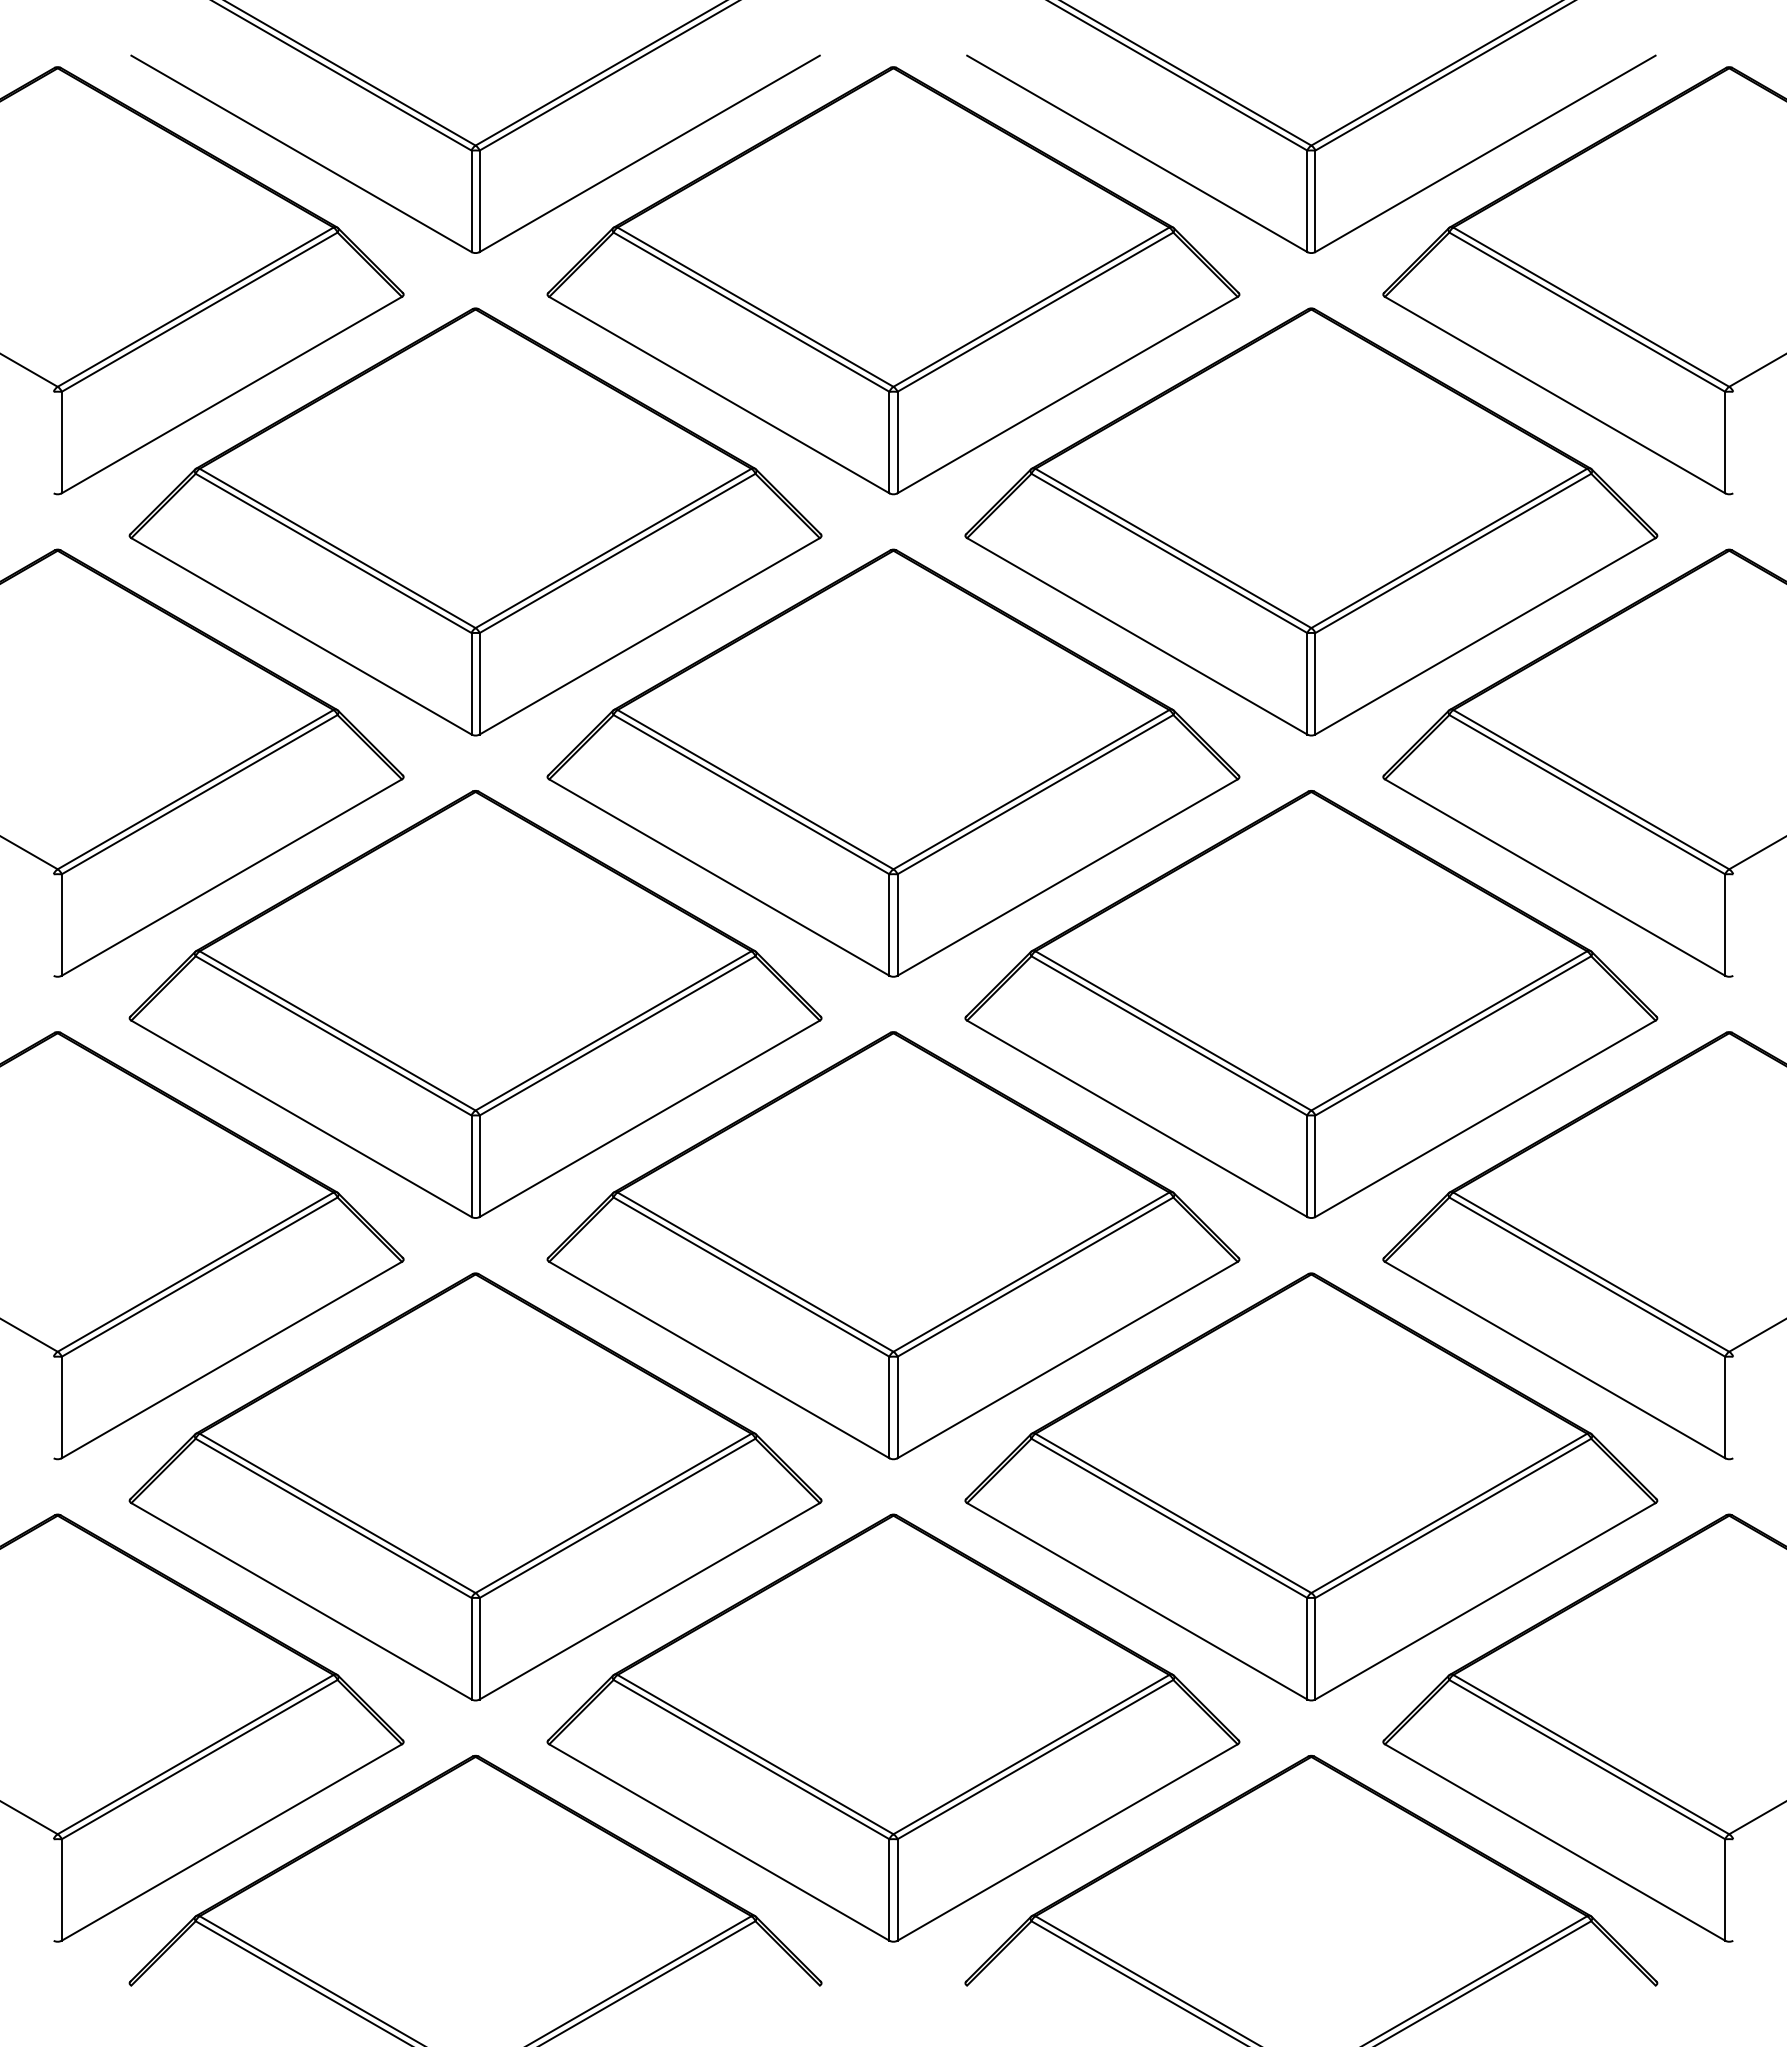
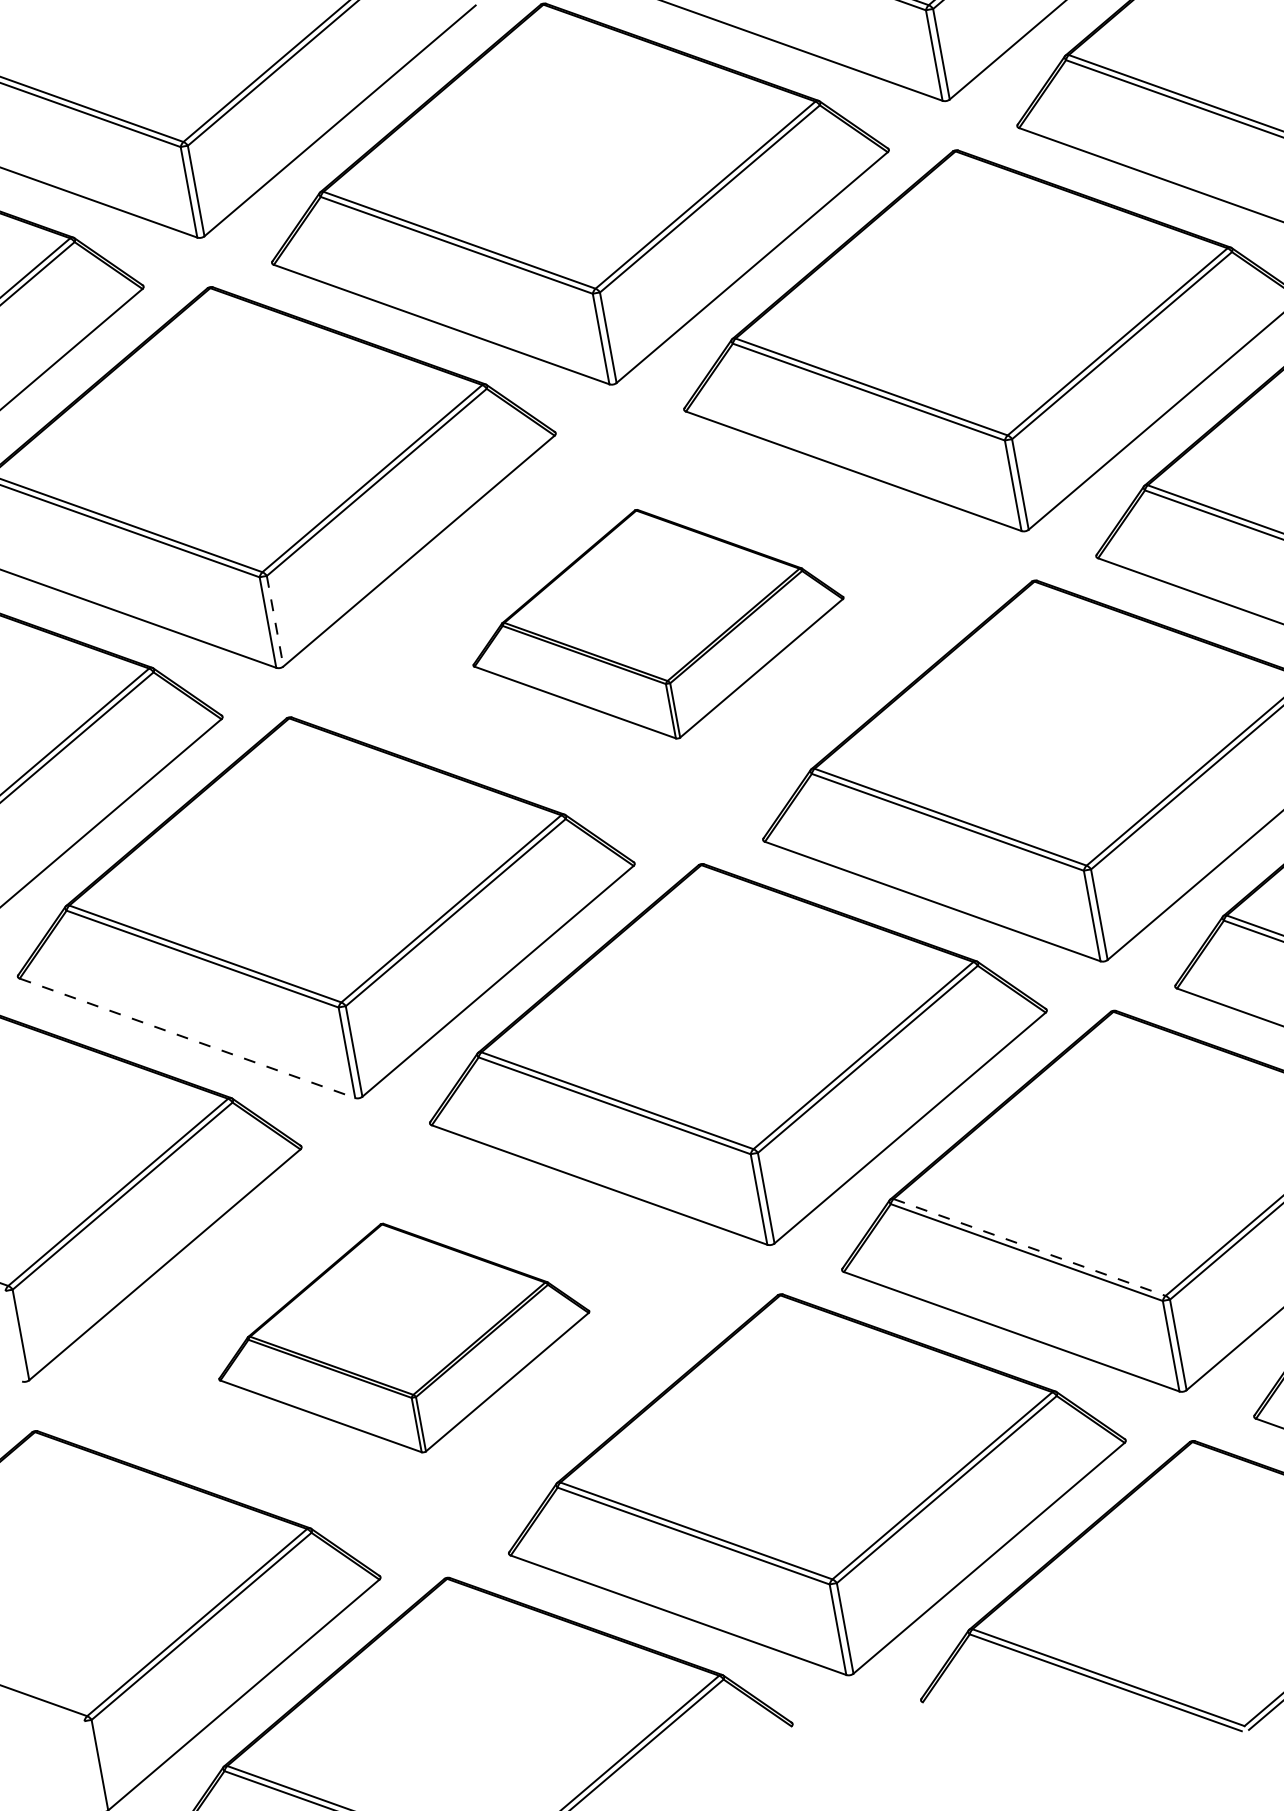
line: (479, 683) -> (274, 621), solid -> dashed
part: (893, 762) -> (657, 623), size x0.6
line: (301, 1119) -> (187, 1038), solid -> dashed
part: (475, 1486) -> (402, 1337), size x0.6
line: (1173, 1513) -> (1029, 1247), solid -> dashed

